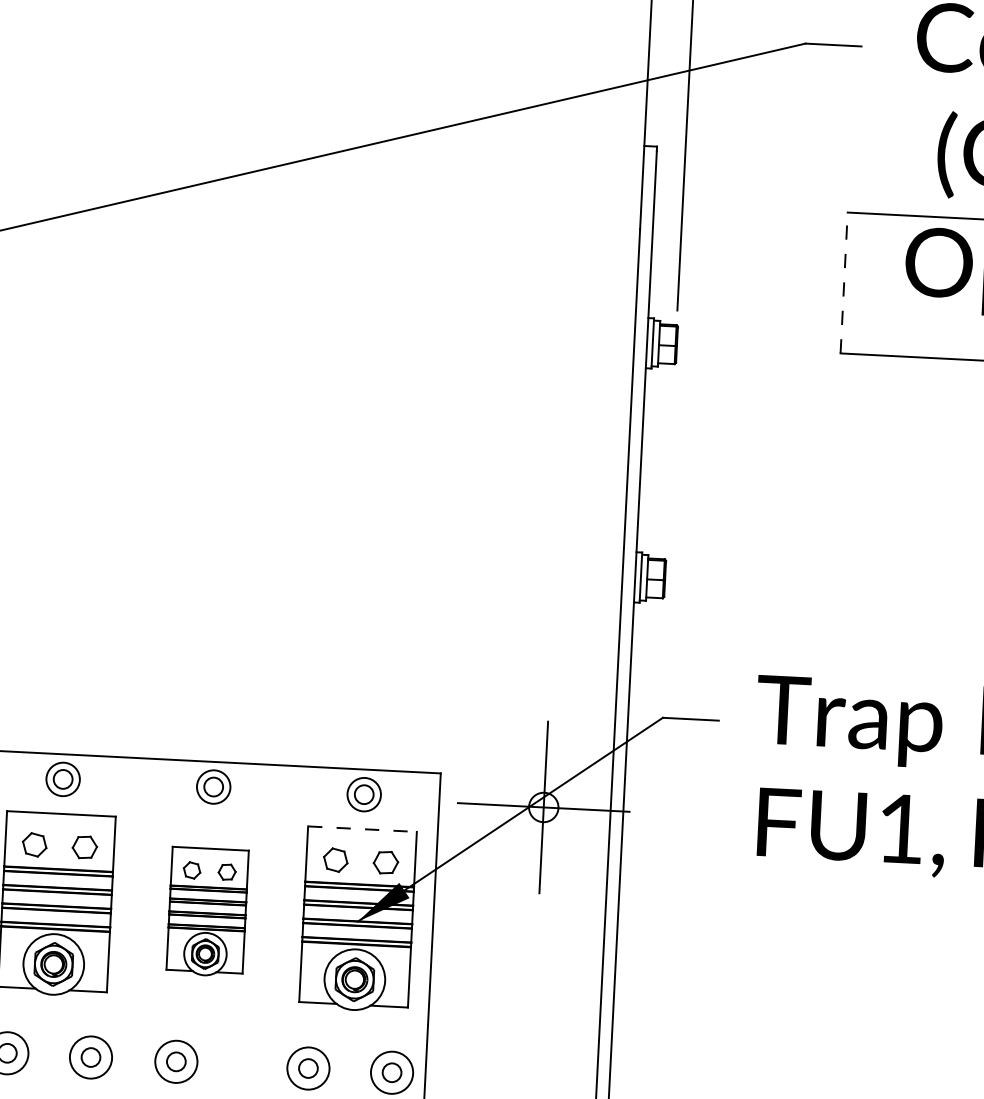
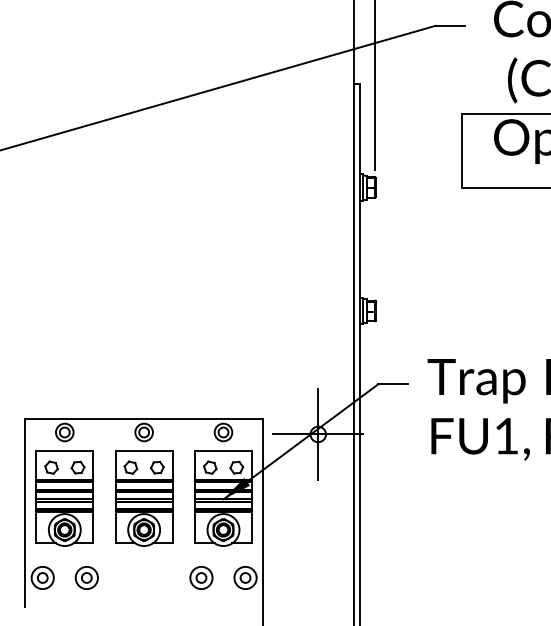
line: (844, 282) -> (462, 150), dashed -> solid
line: (362, 828) -> (223, 450), dashed -> solid
part: (208, 912) -> (144, 498), size x1.43
part: (175, 1060) -> (131, 577), removed

